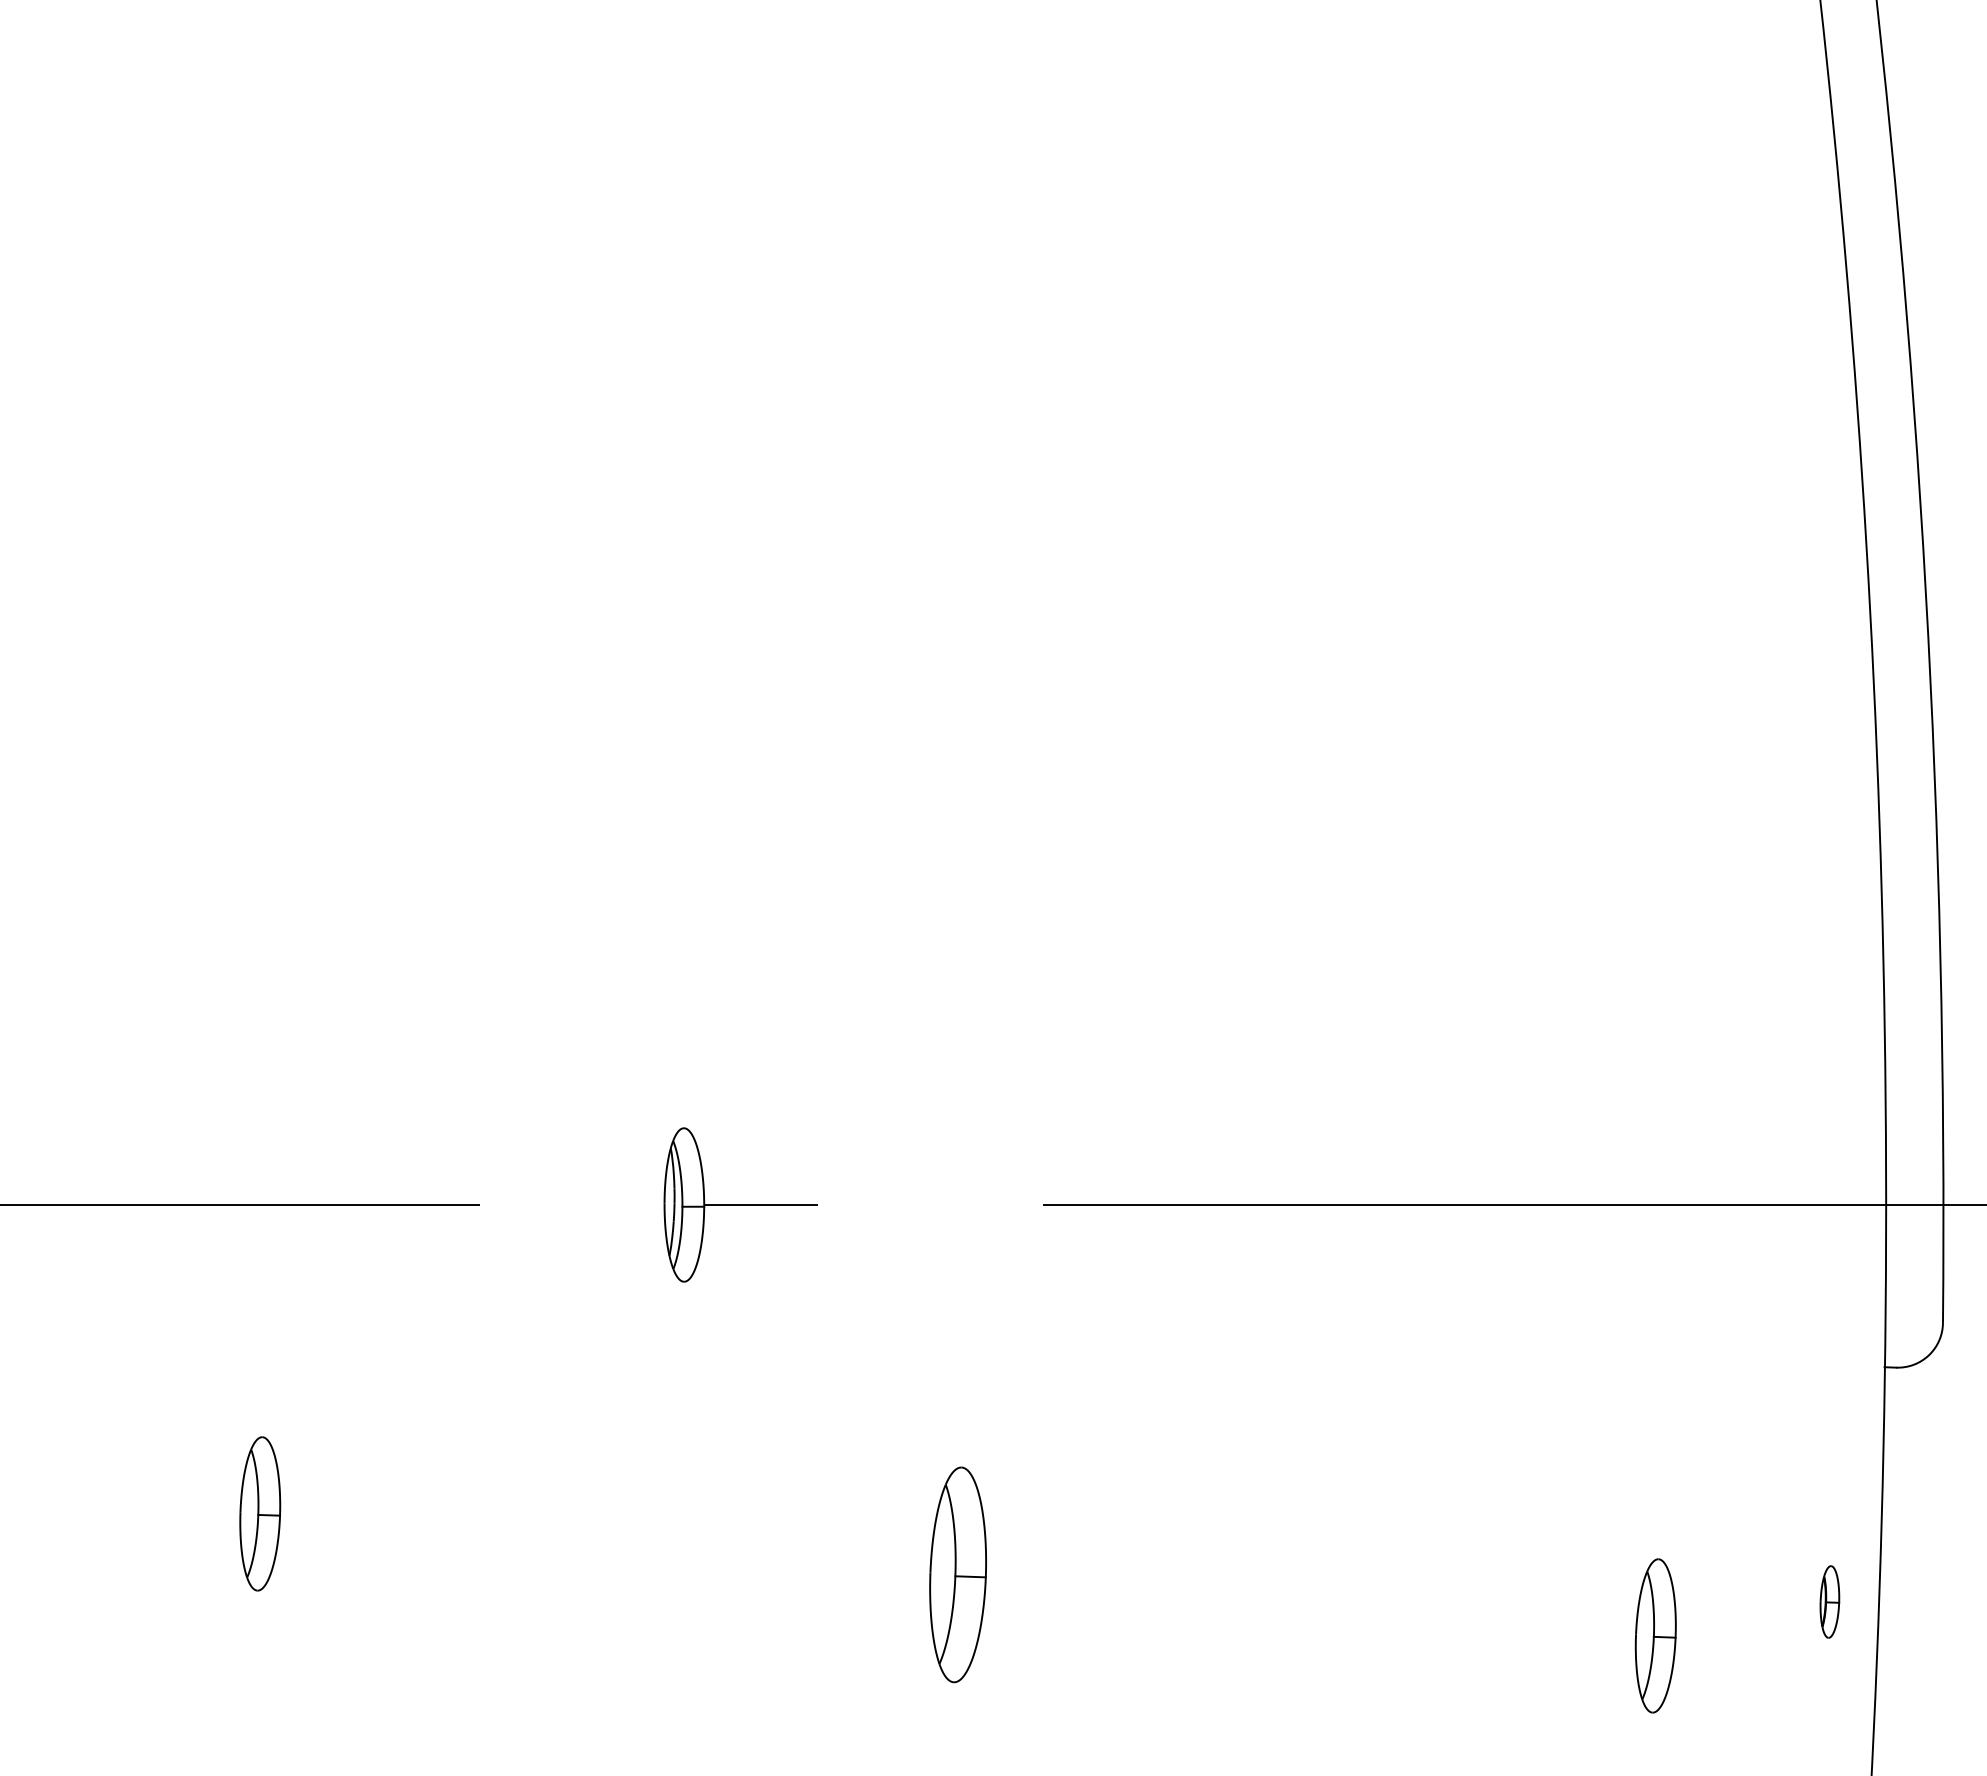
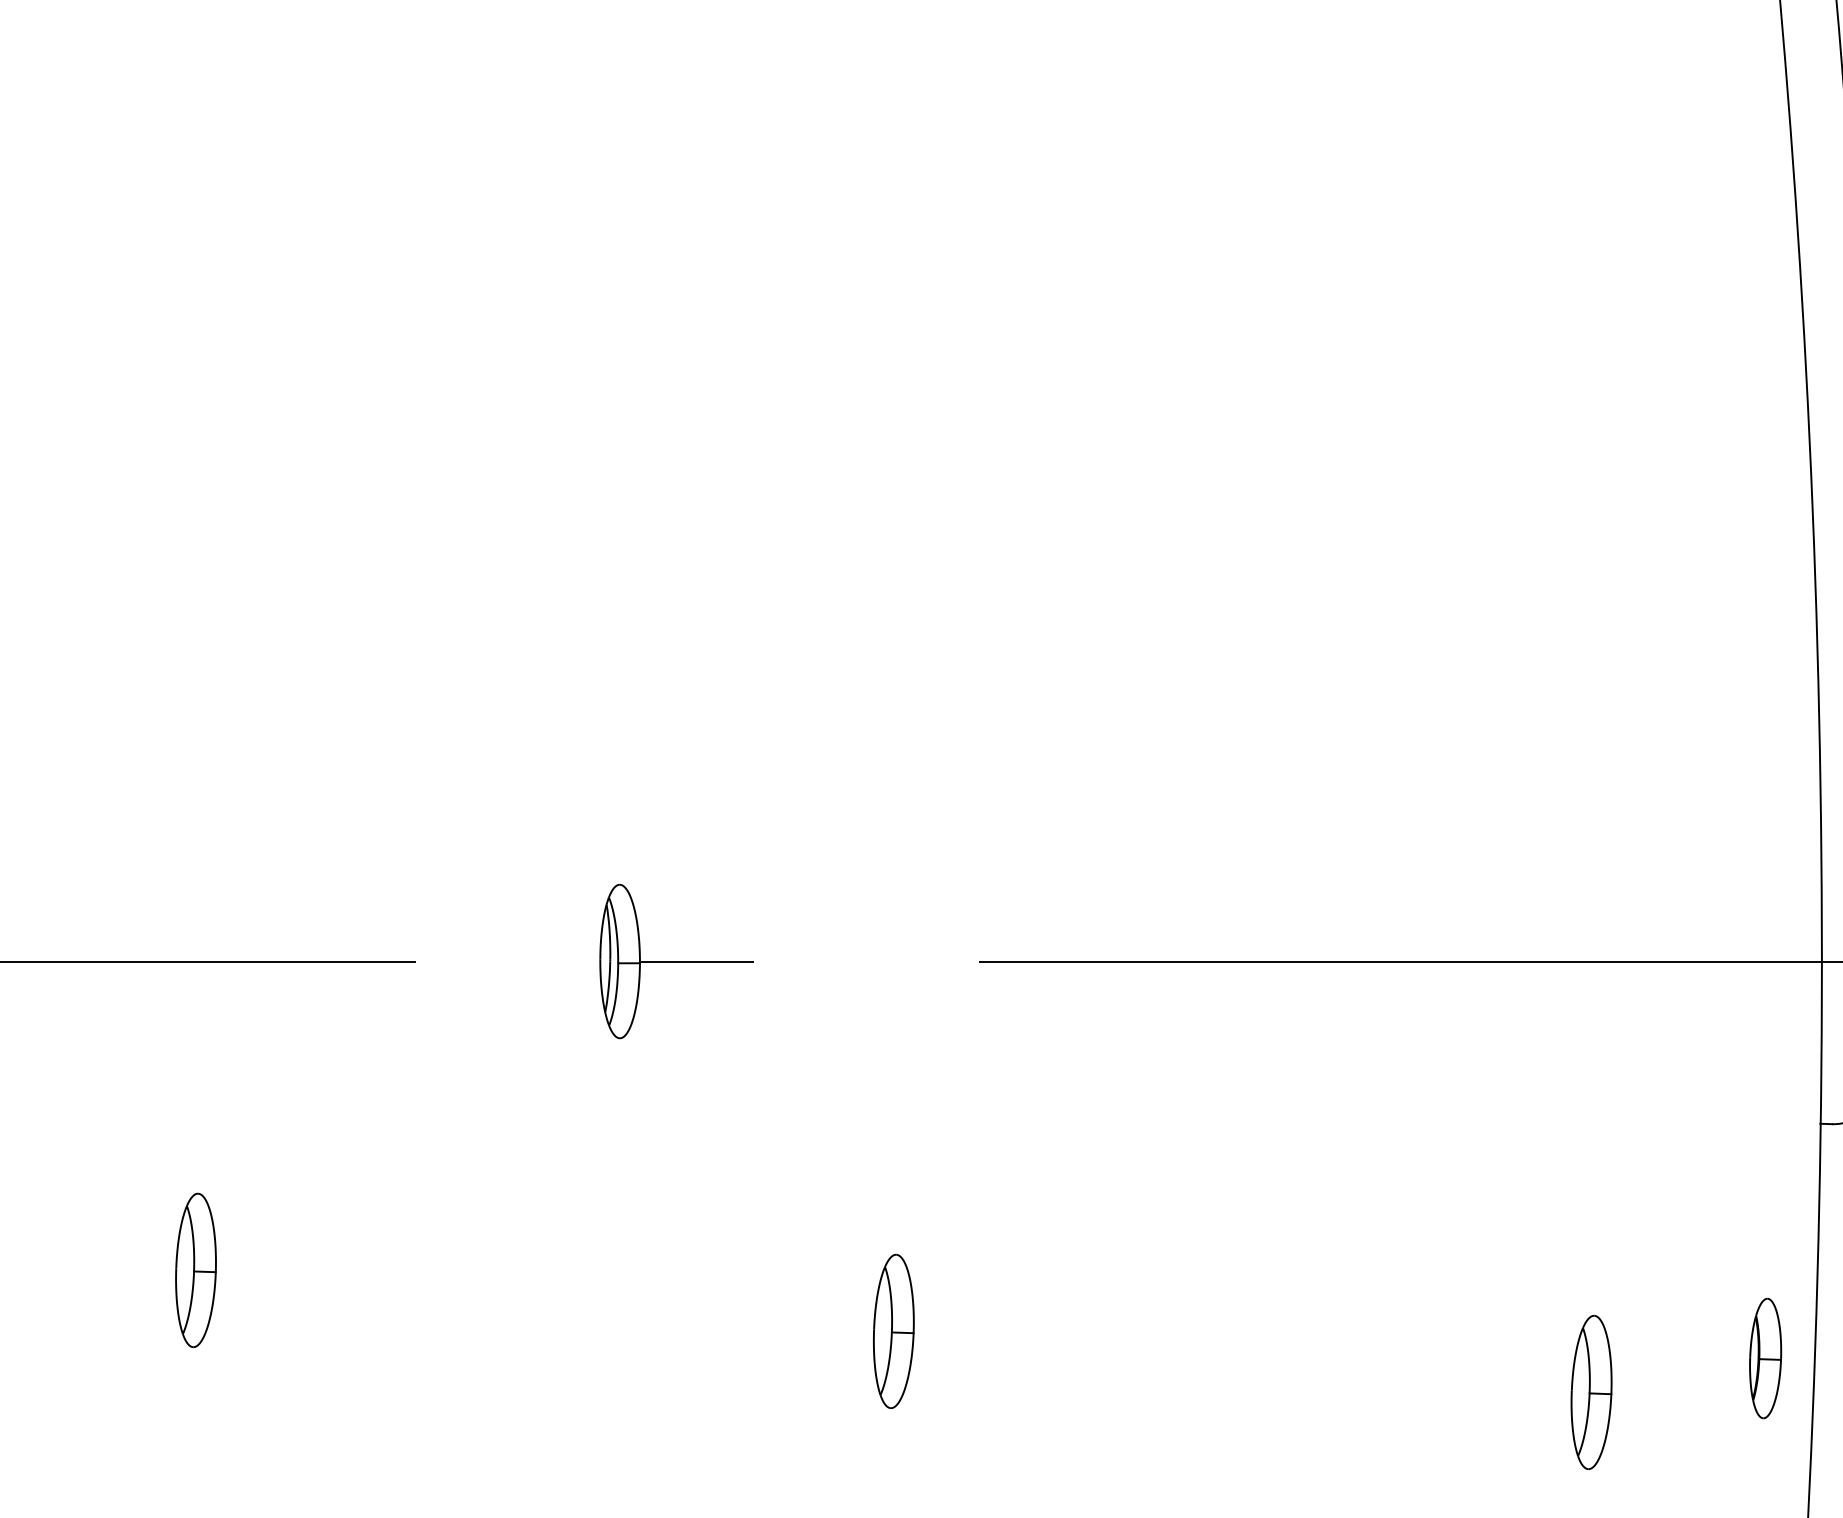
part: (957, 1574) -> (893, 1331), size x0.71
part: (1829, 1601) -> (1765, 1358), size x1.67

